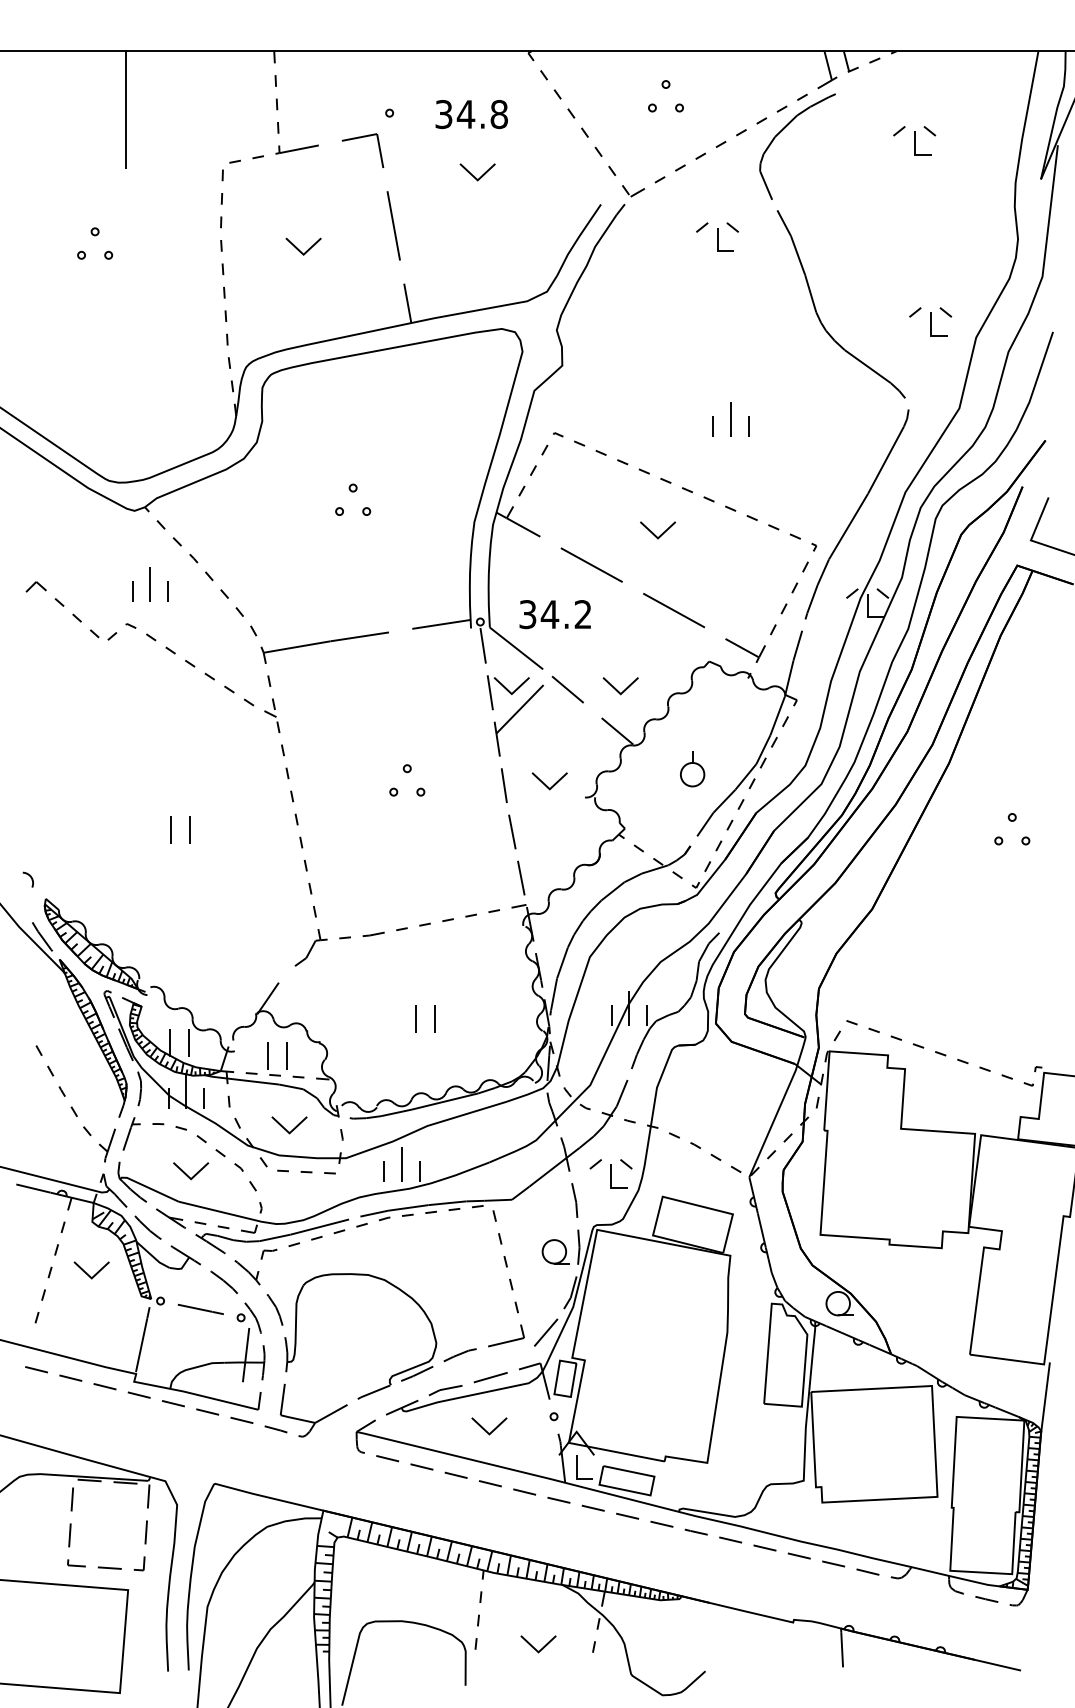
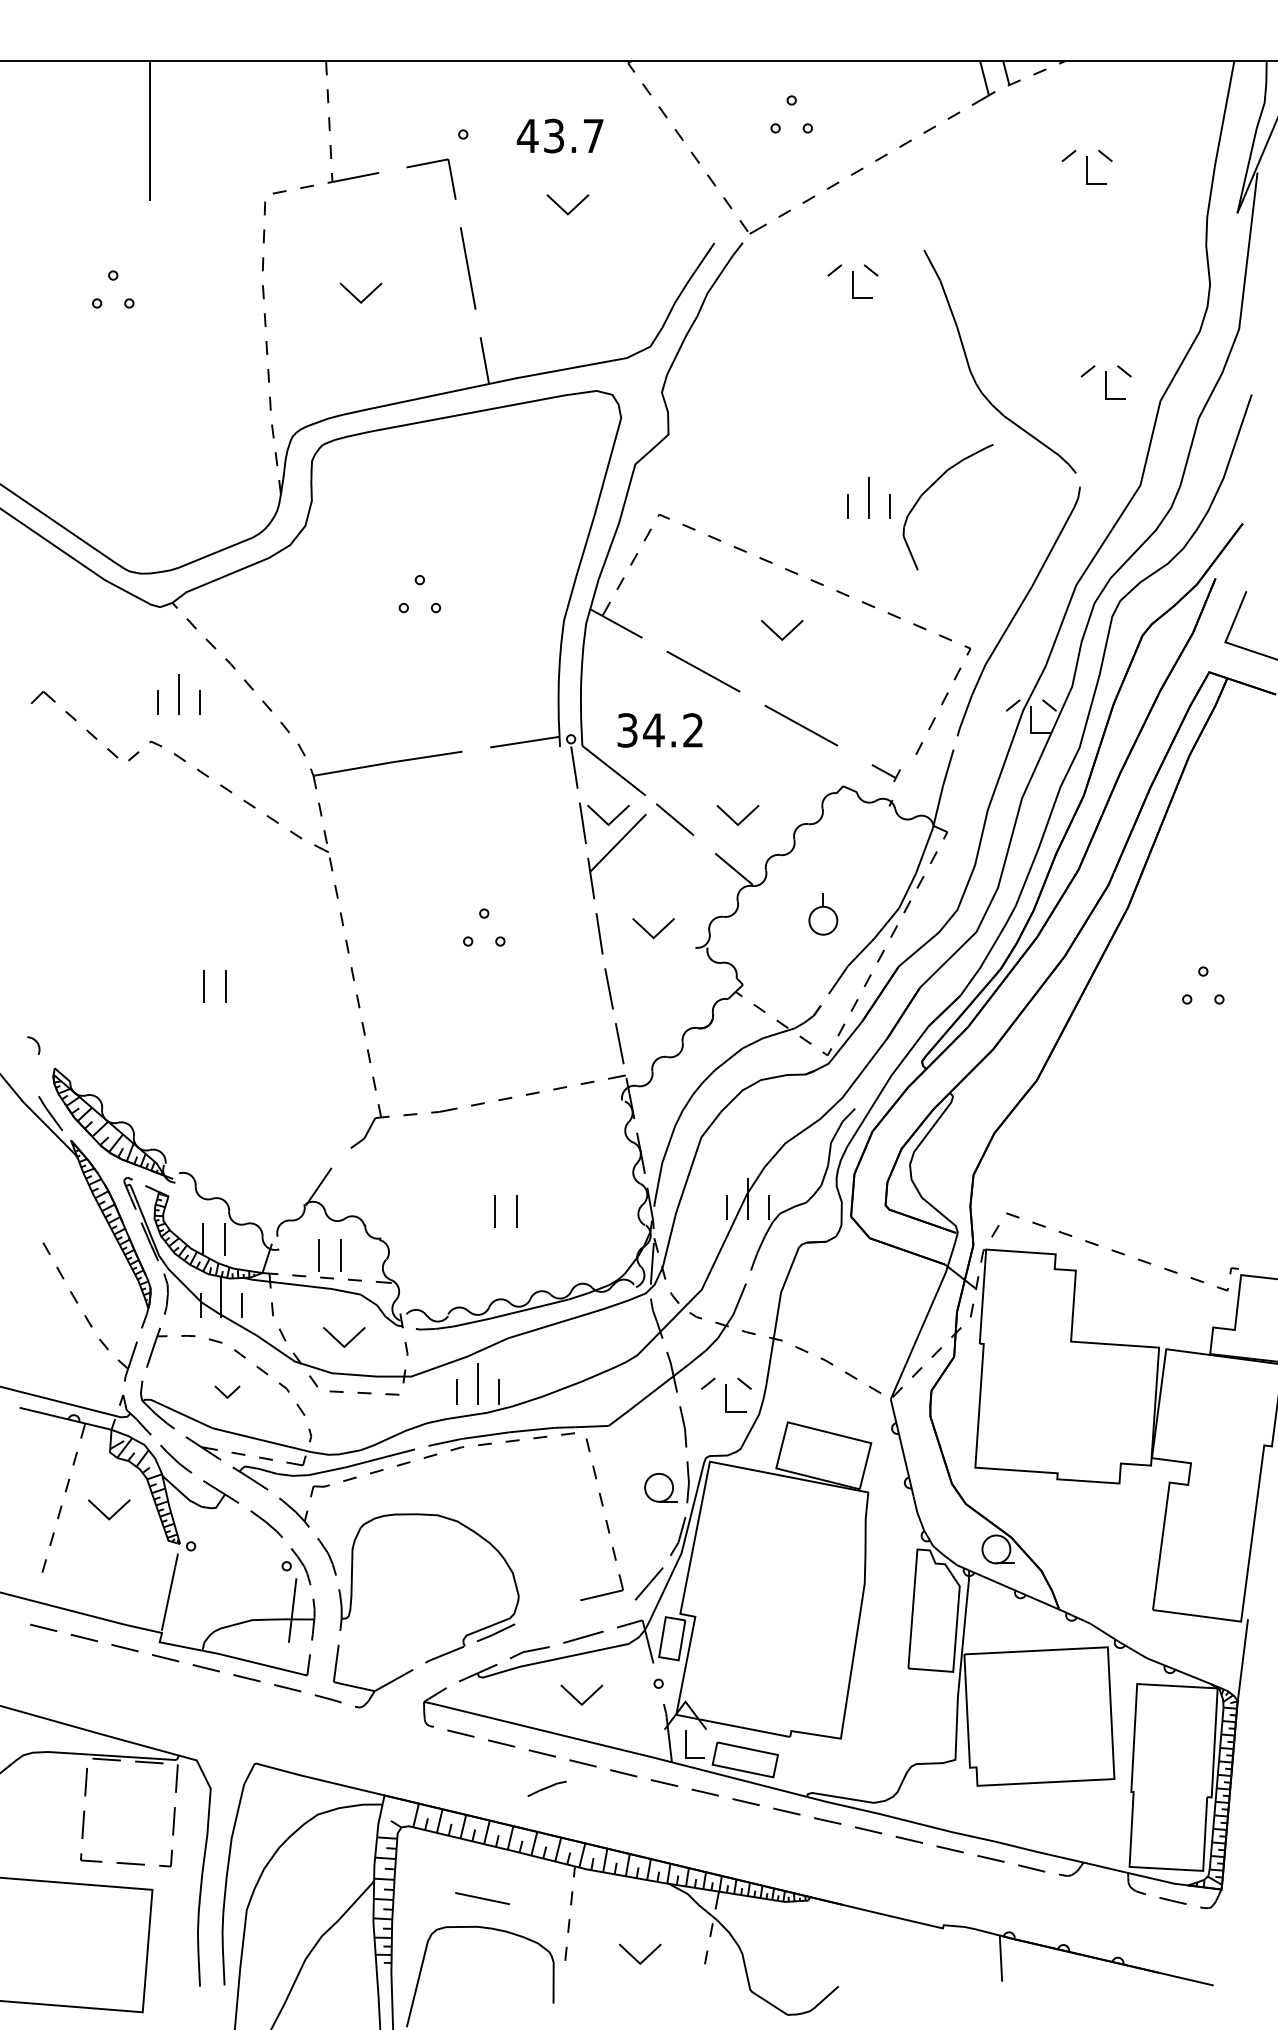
text: (470, 114) -> (559, 136), 34.8 -> 43.7
part: (782, 131) -> (930, 489), moved
part: (745, 650) -> (886, 773), size x0.6
part: (191, 1171) -> (227, 1392), size x0.6
line: (200, 1308) -> (482, 1897), moved
part: (459, 1355) -> (546, 1789), moved

